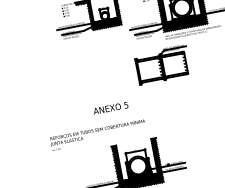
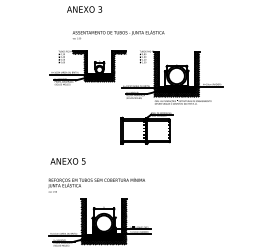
text: (110, 108) -> (67, 161), moved
text: (98, 135) -> (96, 185), moved

